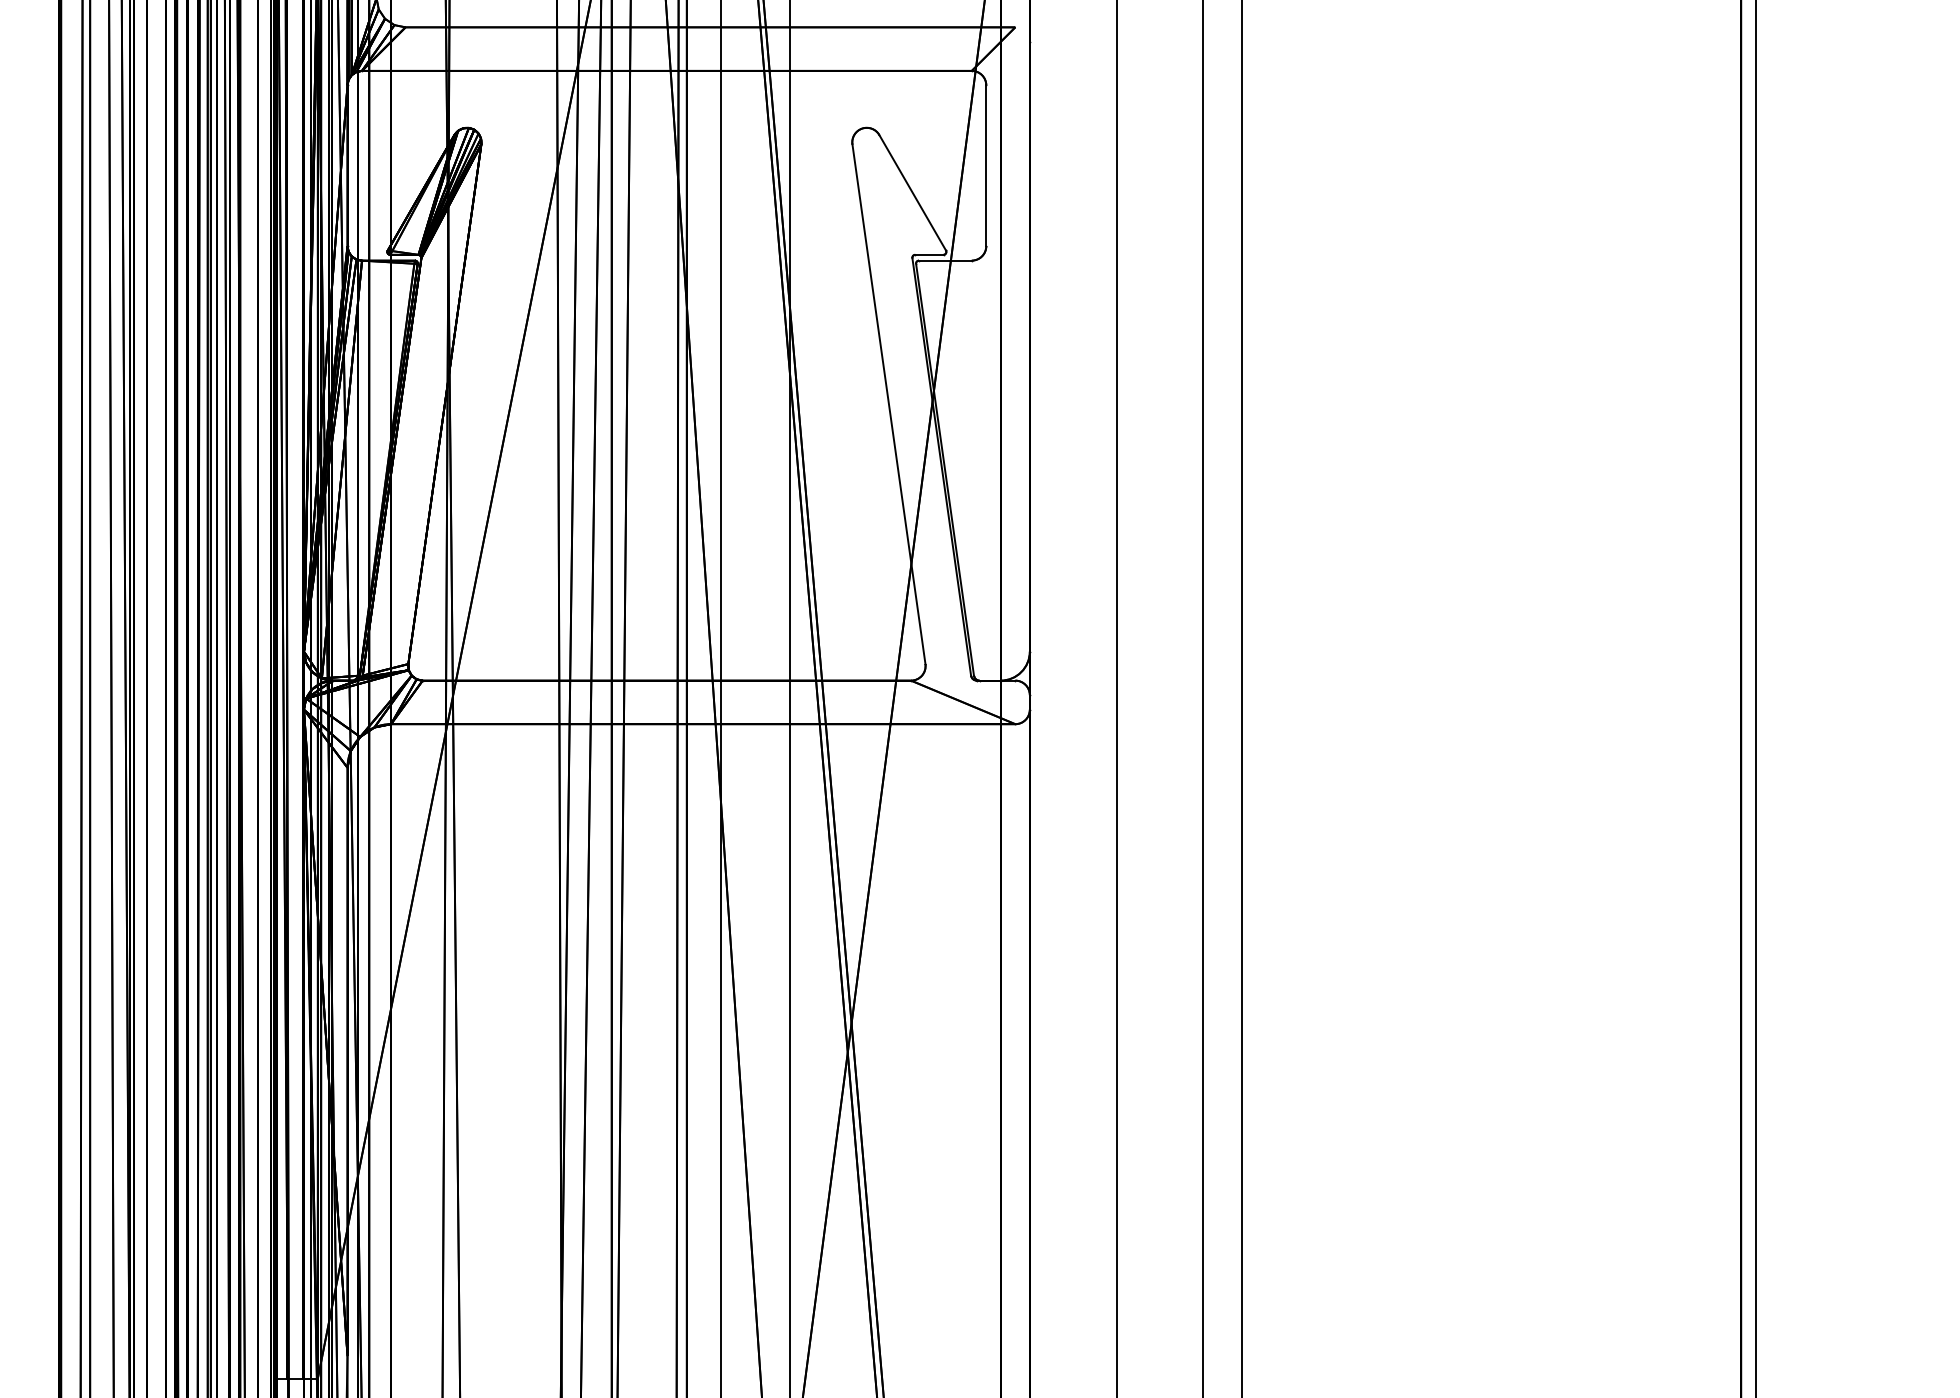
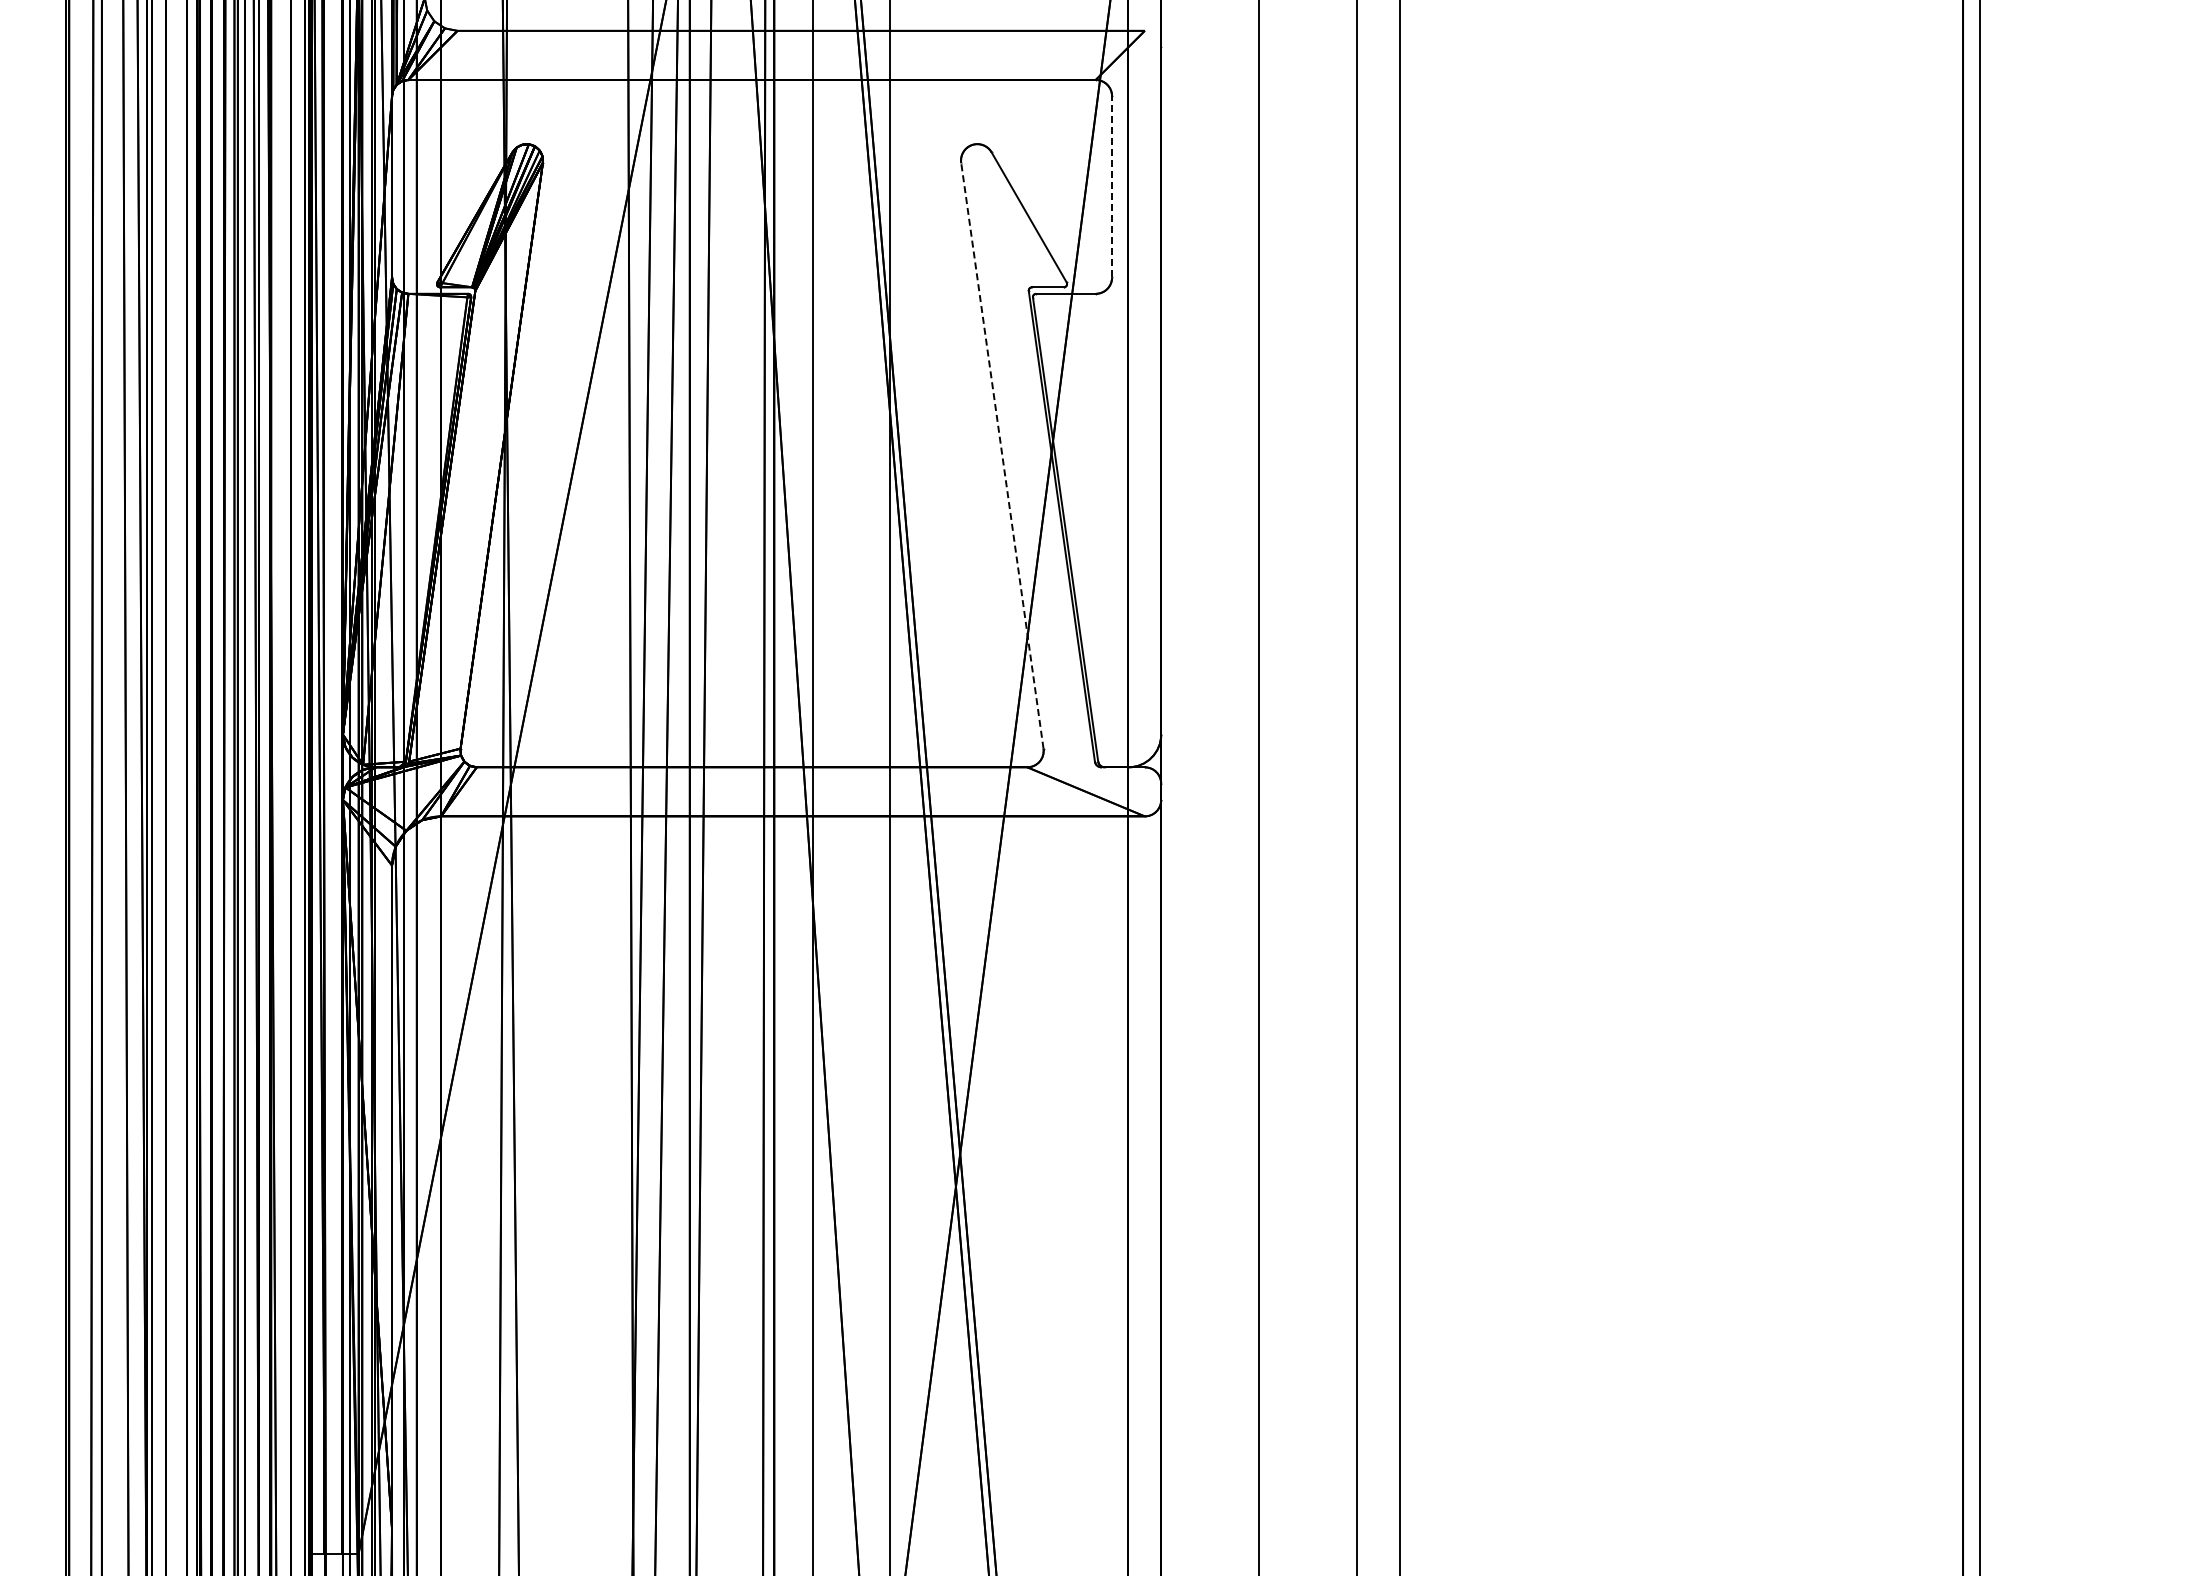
line: (986, 165) -> (1112, 186), solid -> dashed
line: (889, 404) -> (1002, 455), solid -> dashed

